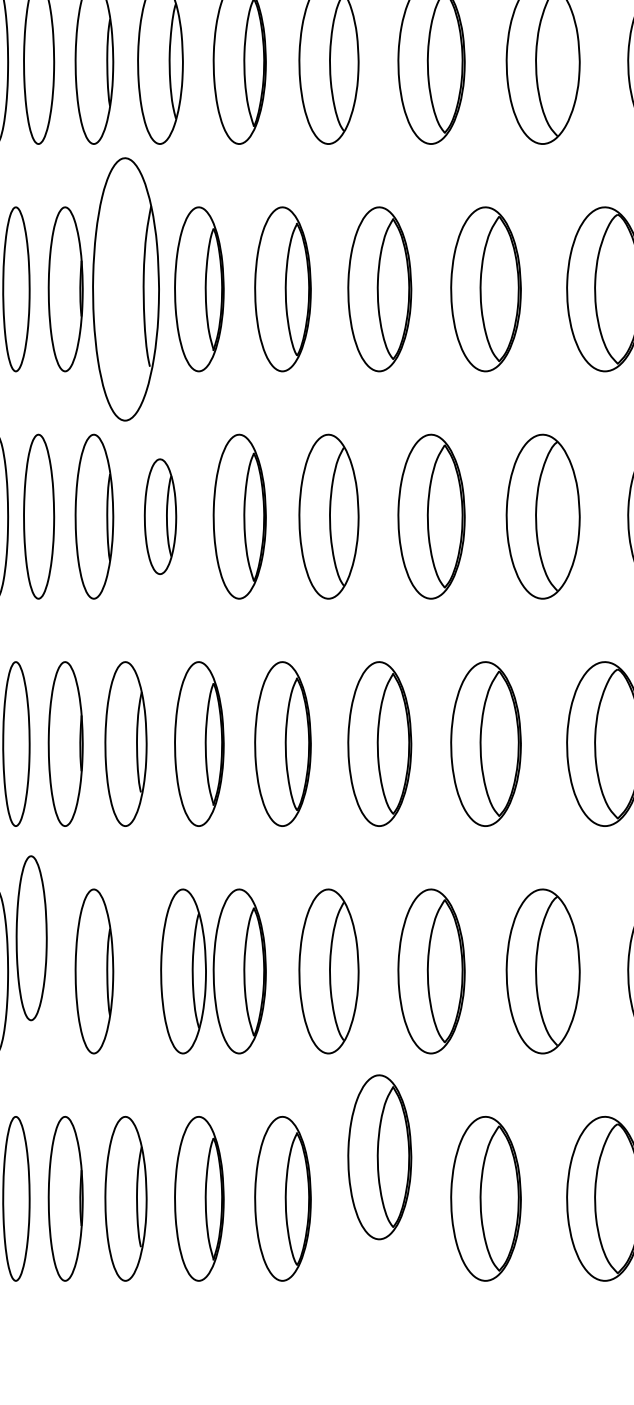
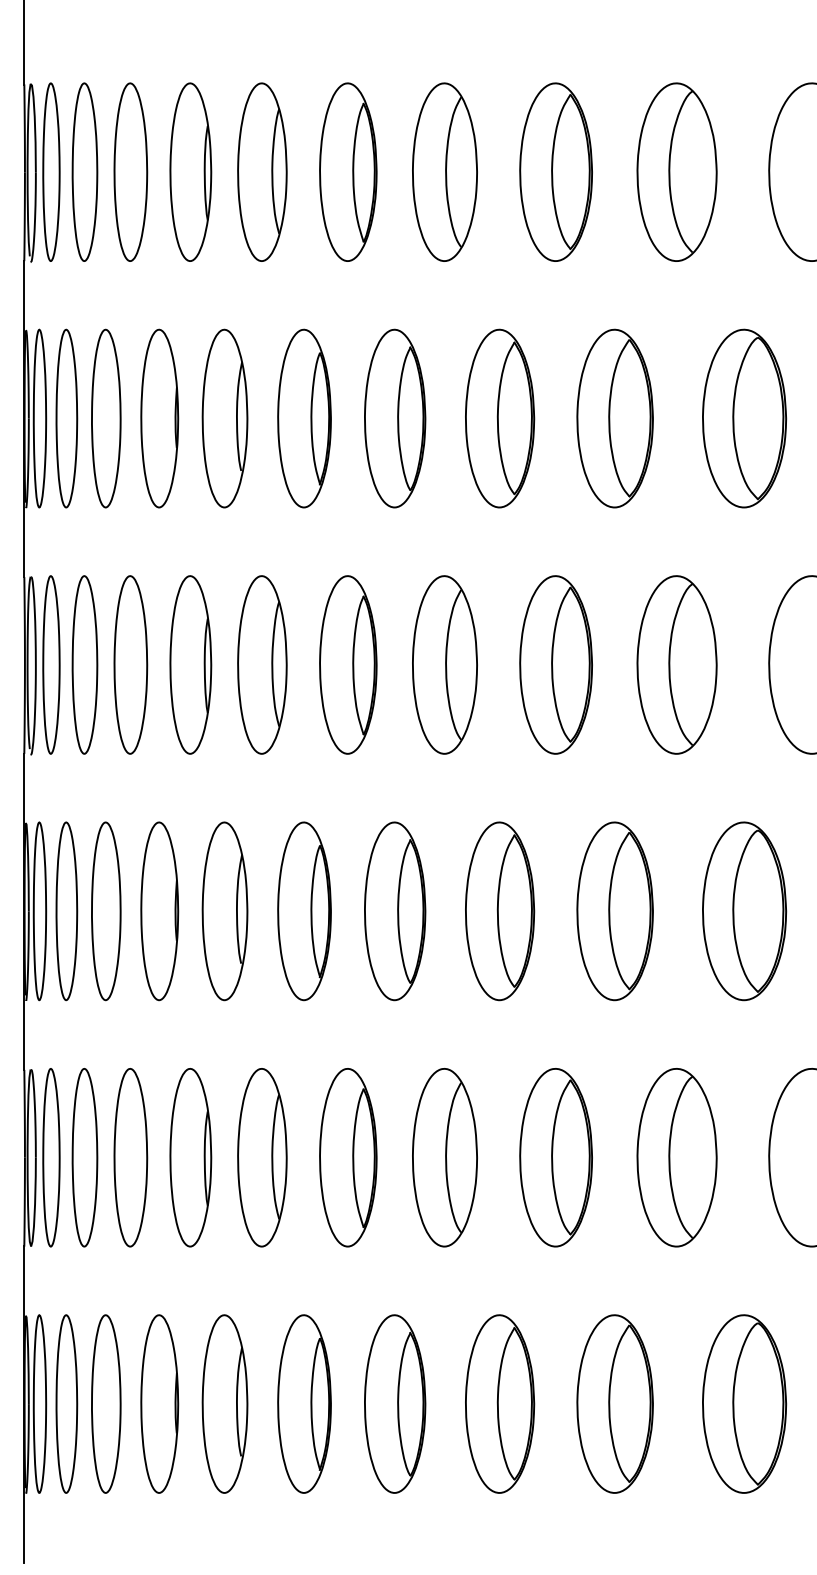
part: (125, 289) -> (224, 418), size x0.62
part: (160, 516) -> (262, 664), size x1.43
part: (31, 938) -> (130, 1157), moved
part: (183, 971) -> (262, 1157), moved
part: (380, 1156) -> (500, 1403), moved

